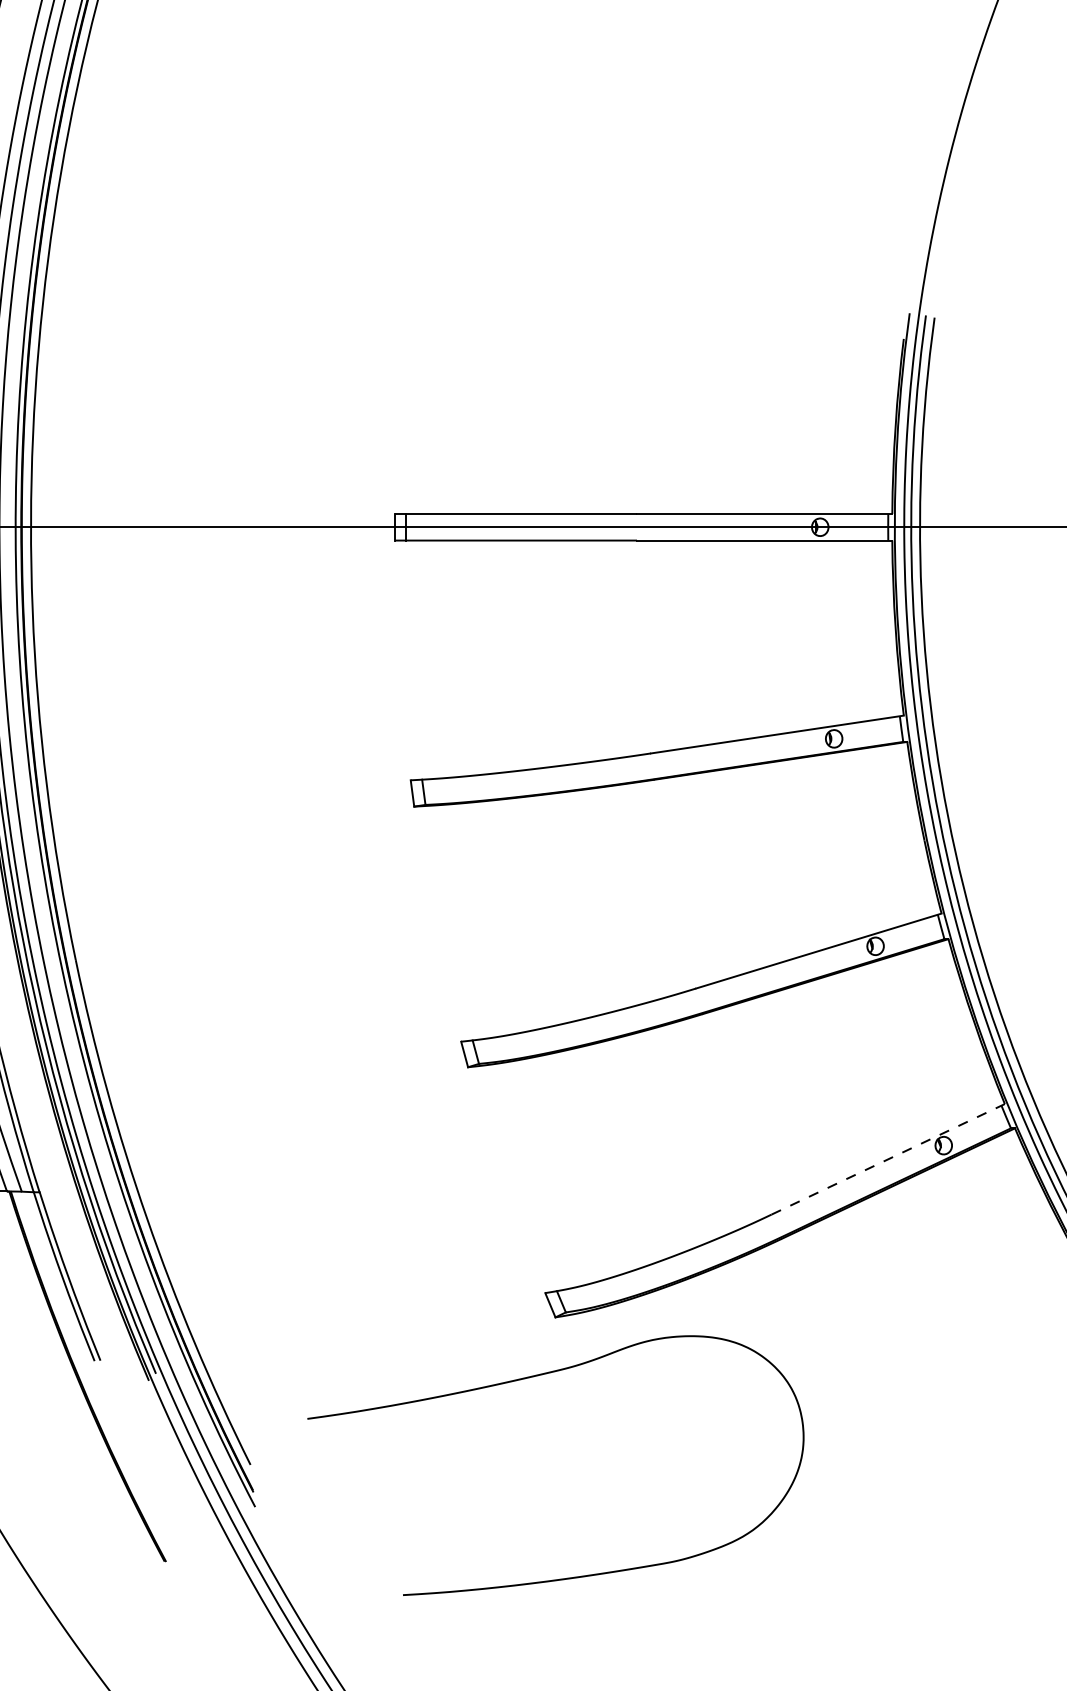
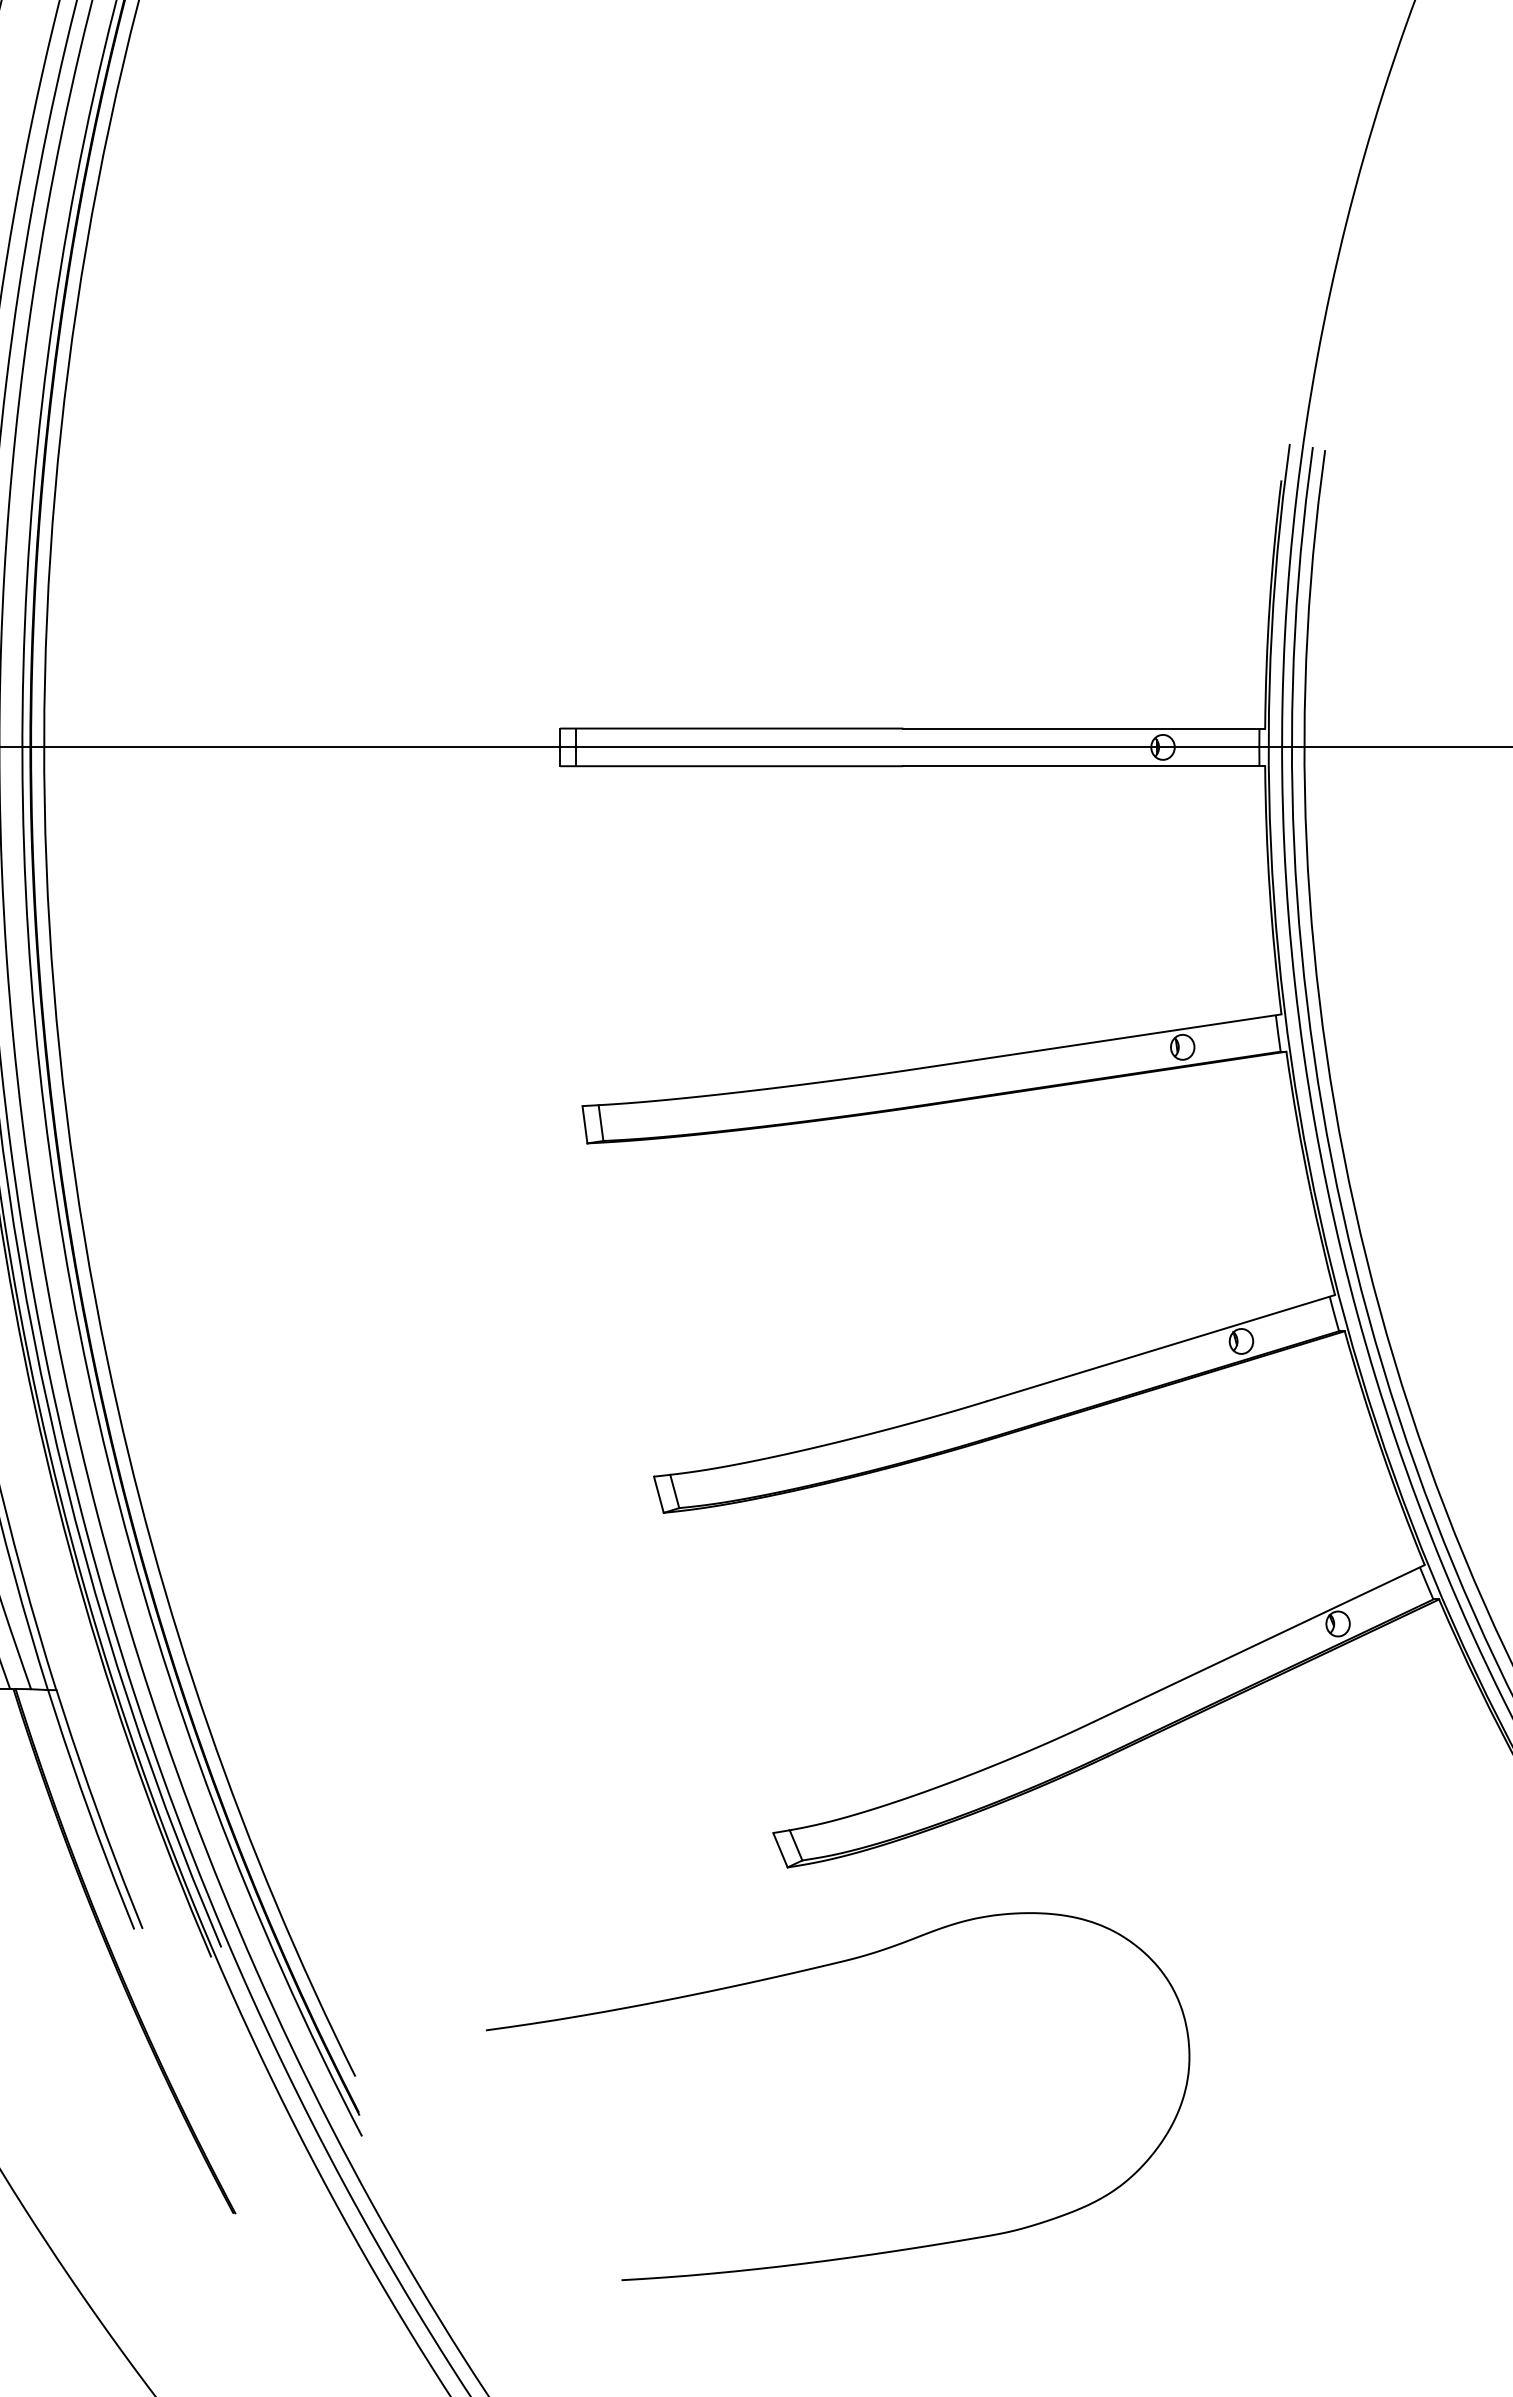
line: (888, 1159) -> (1259, 1643), dashed -> solid
curve: (539, 1375) -> (814, 1969), moved

